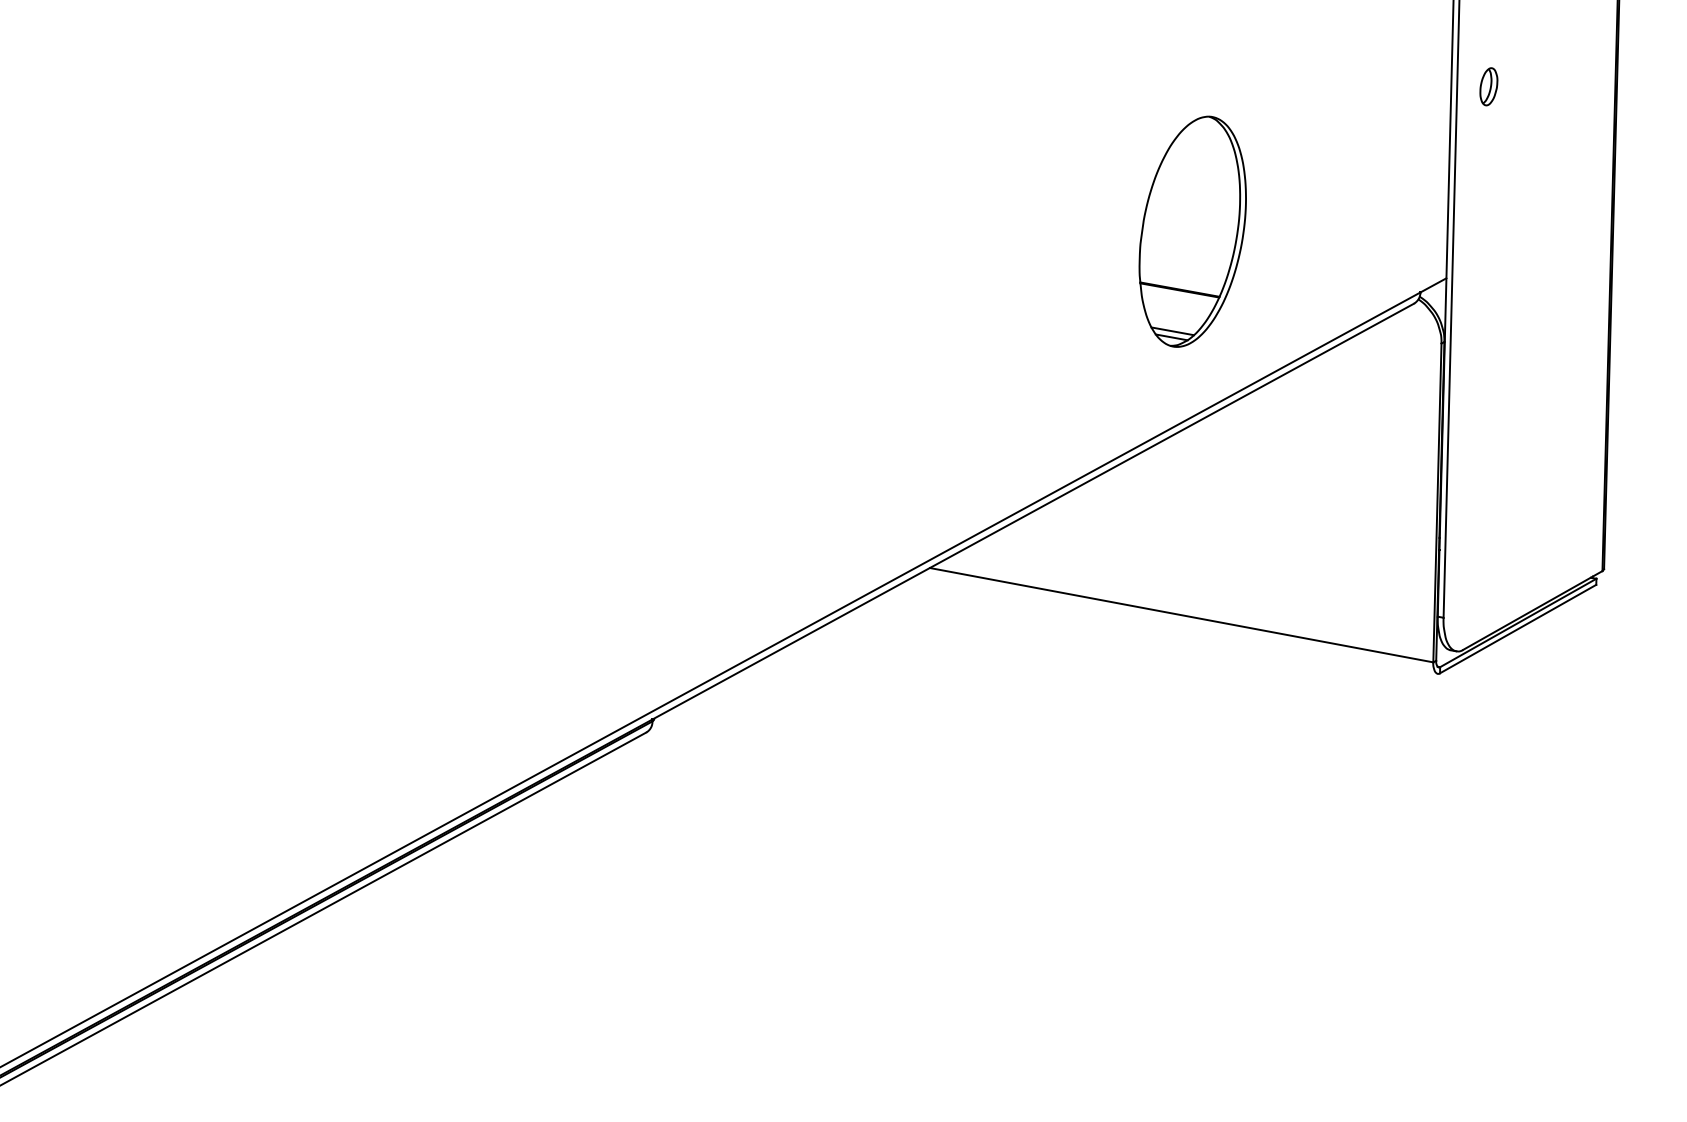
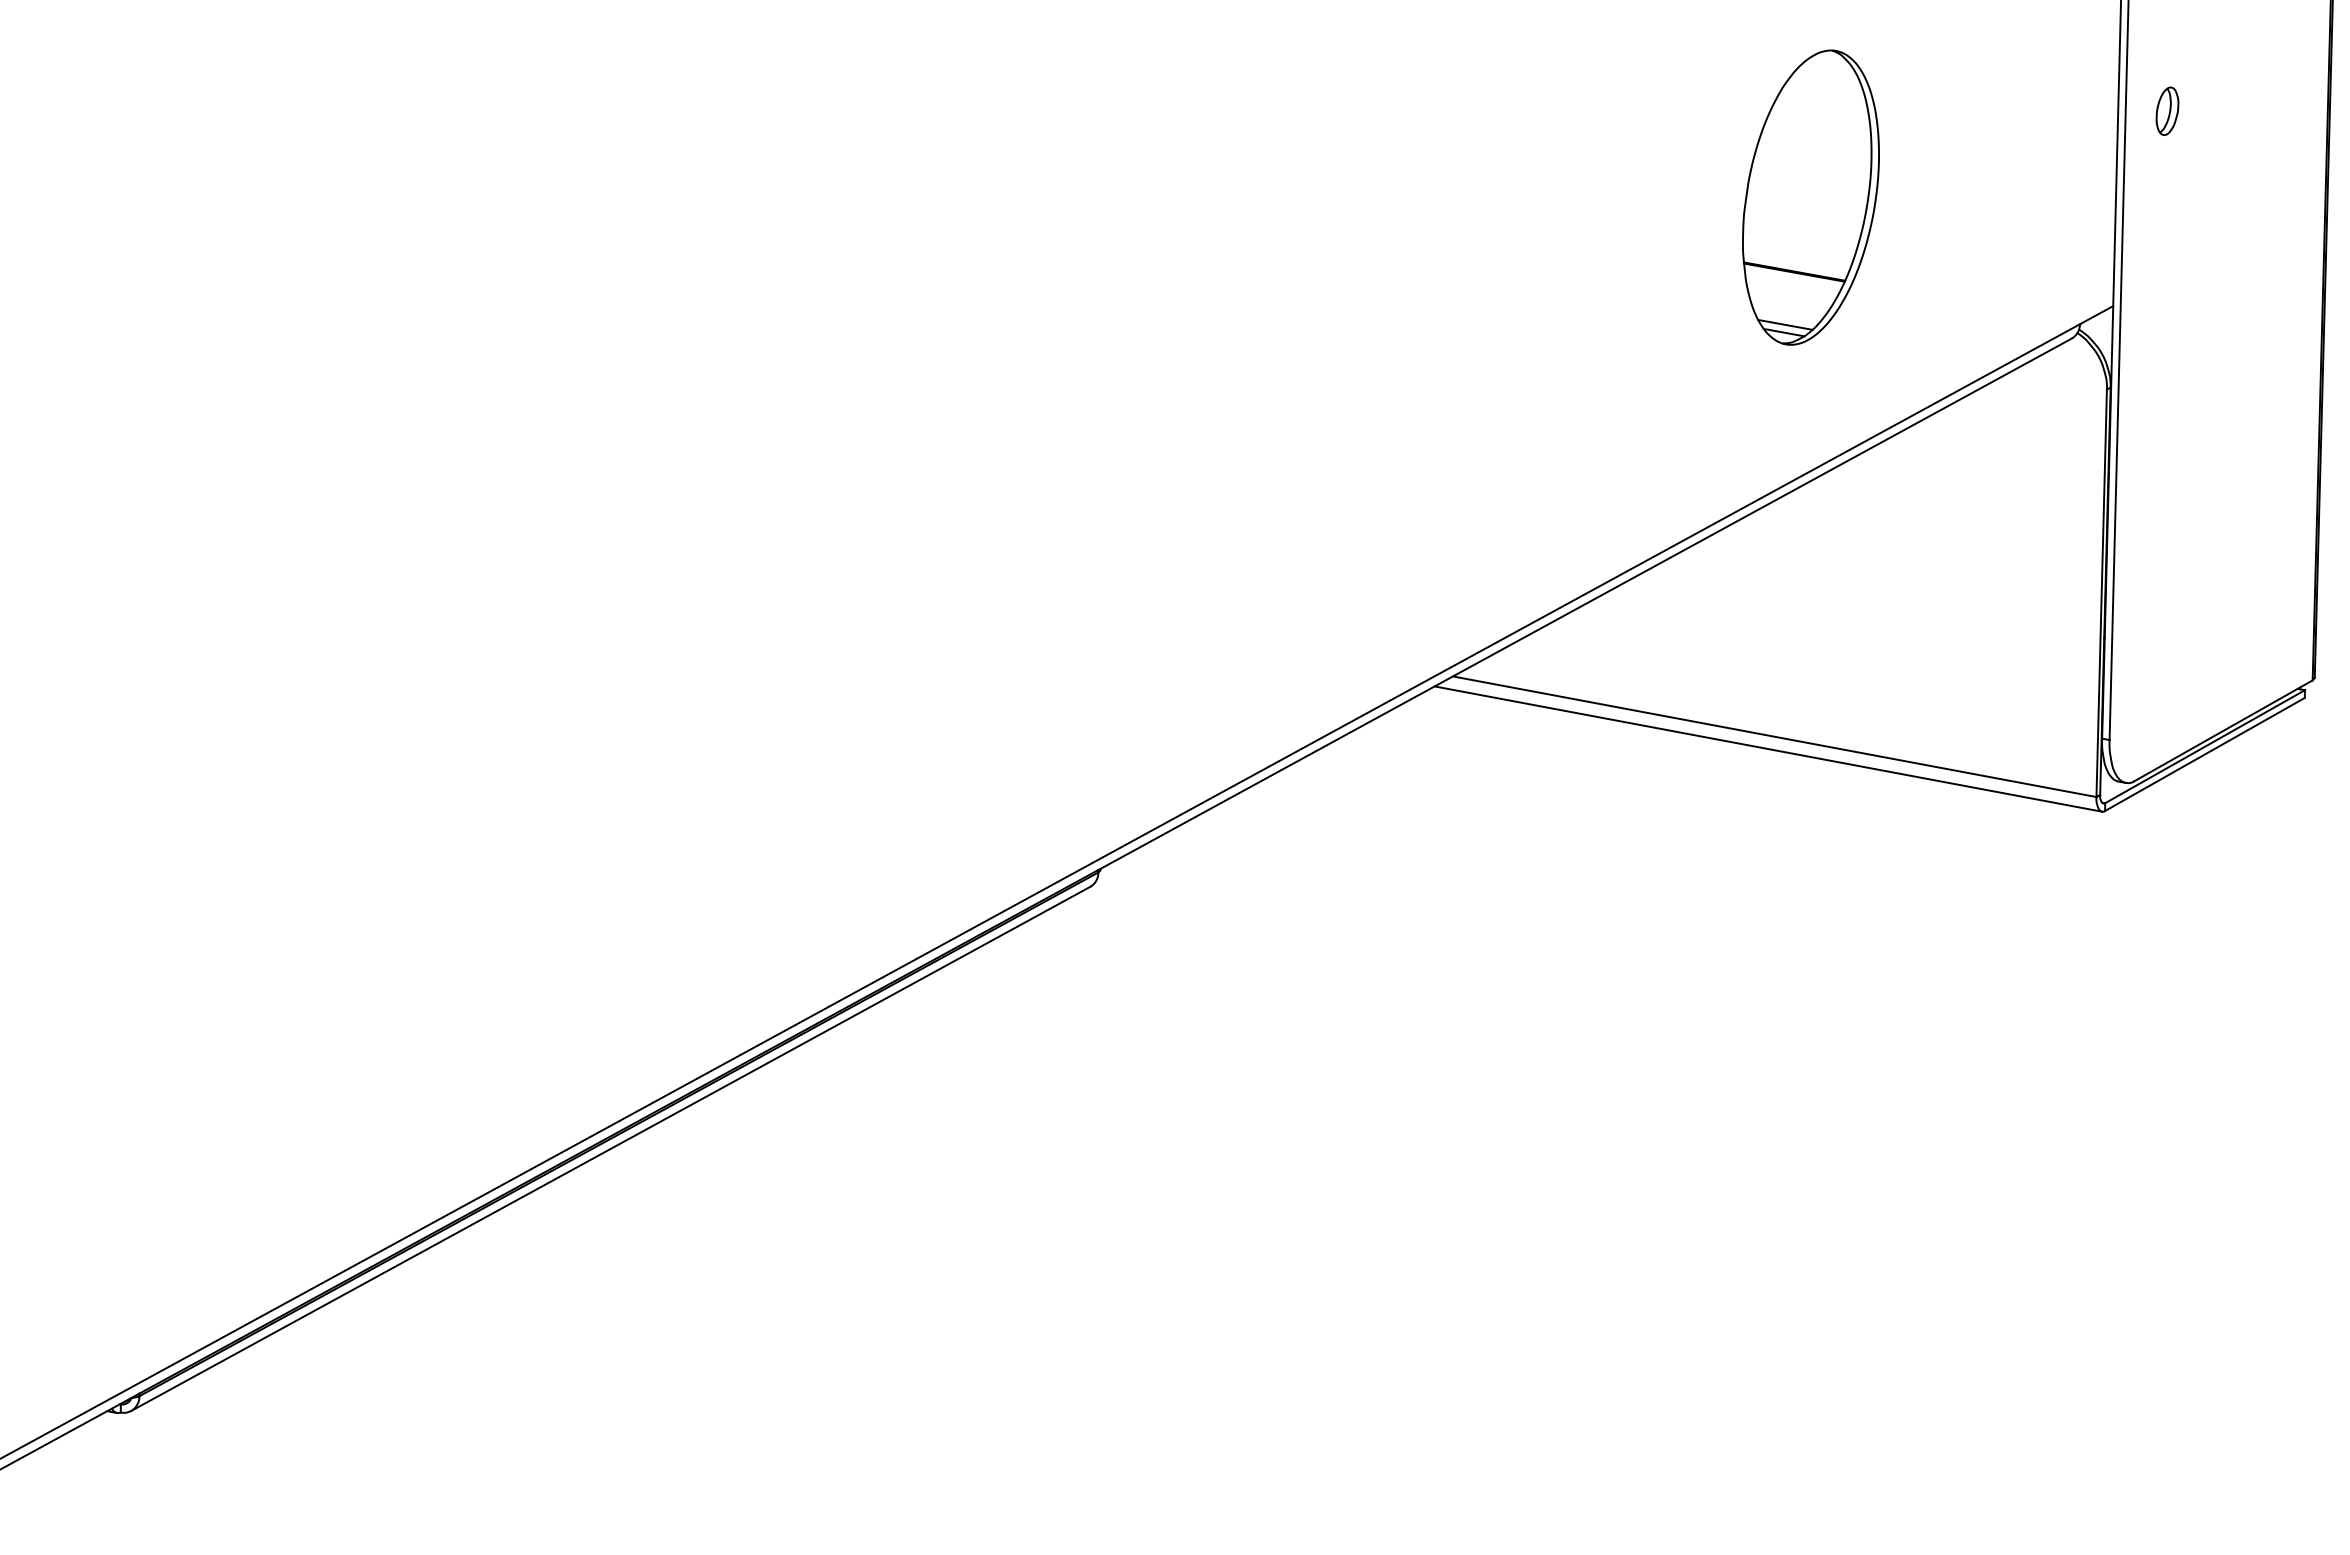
part: (1488, 86) -> (2167, 110), moved
part: (1192, 231) -> (1810, 197), moved
line: (1176, 624) -> (1768, 748), added

